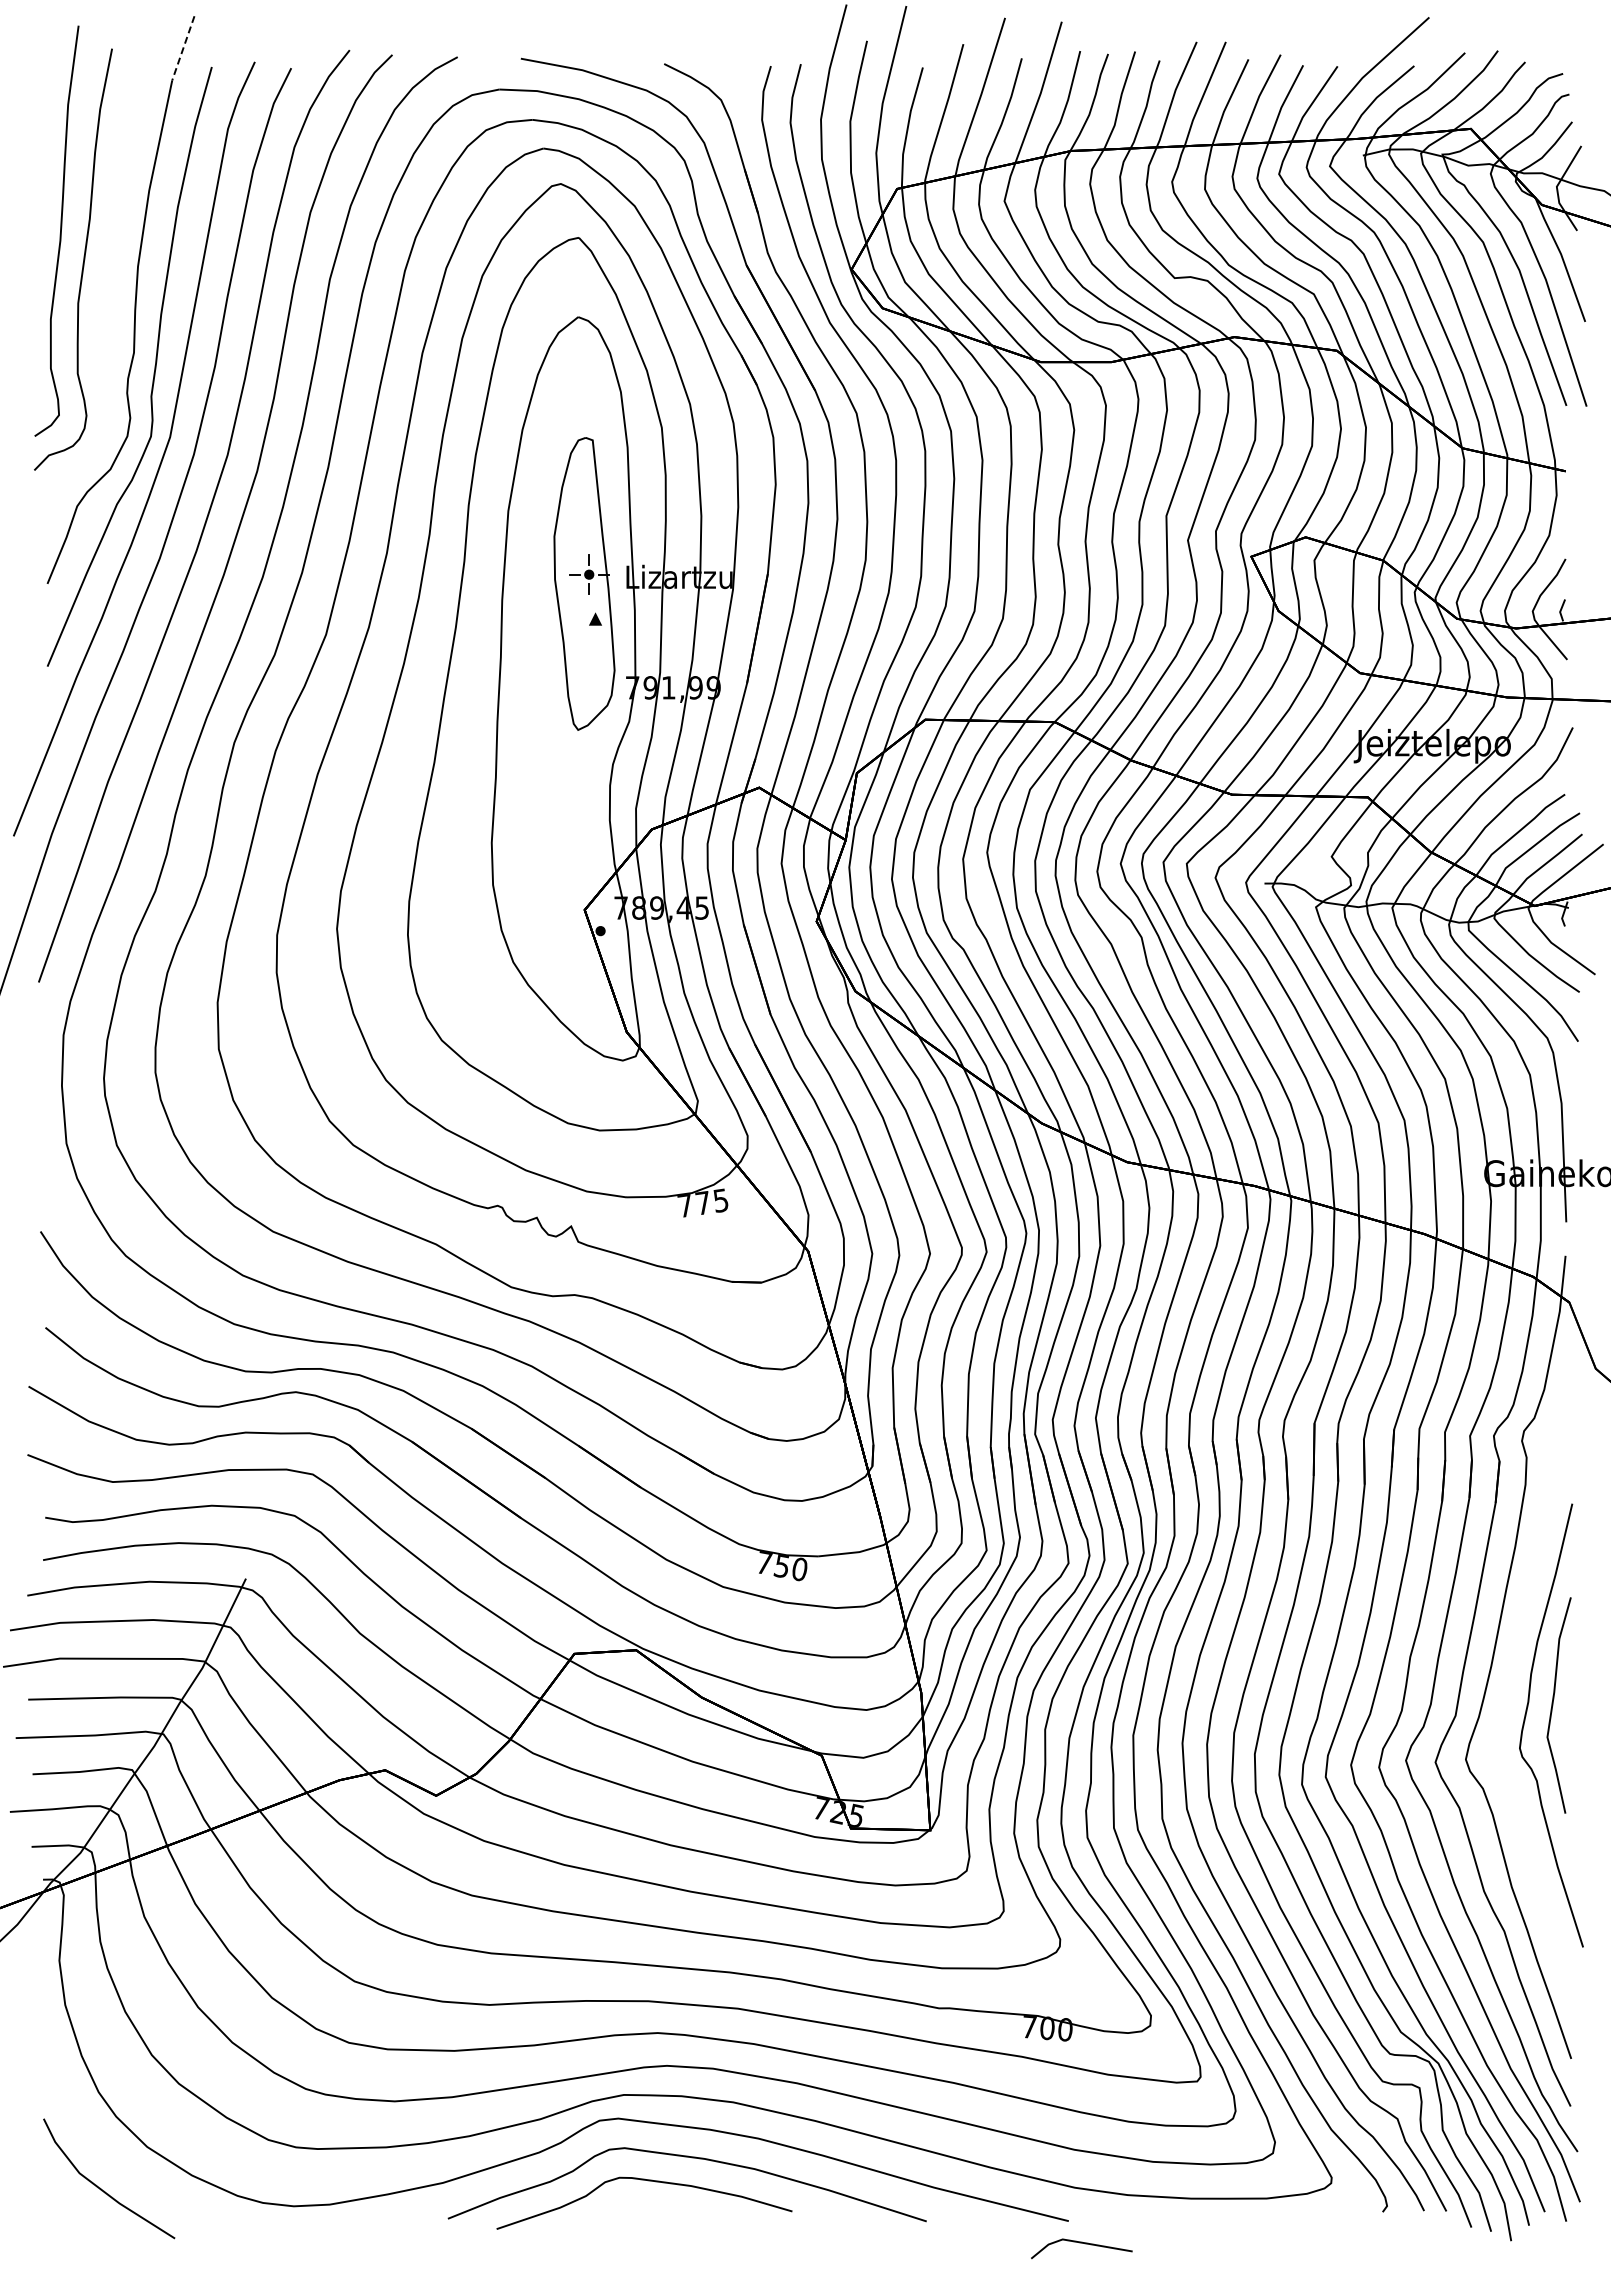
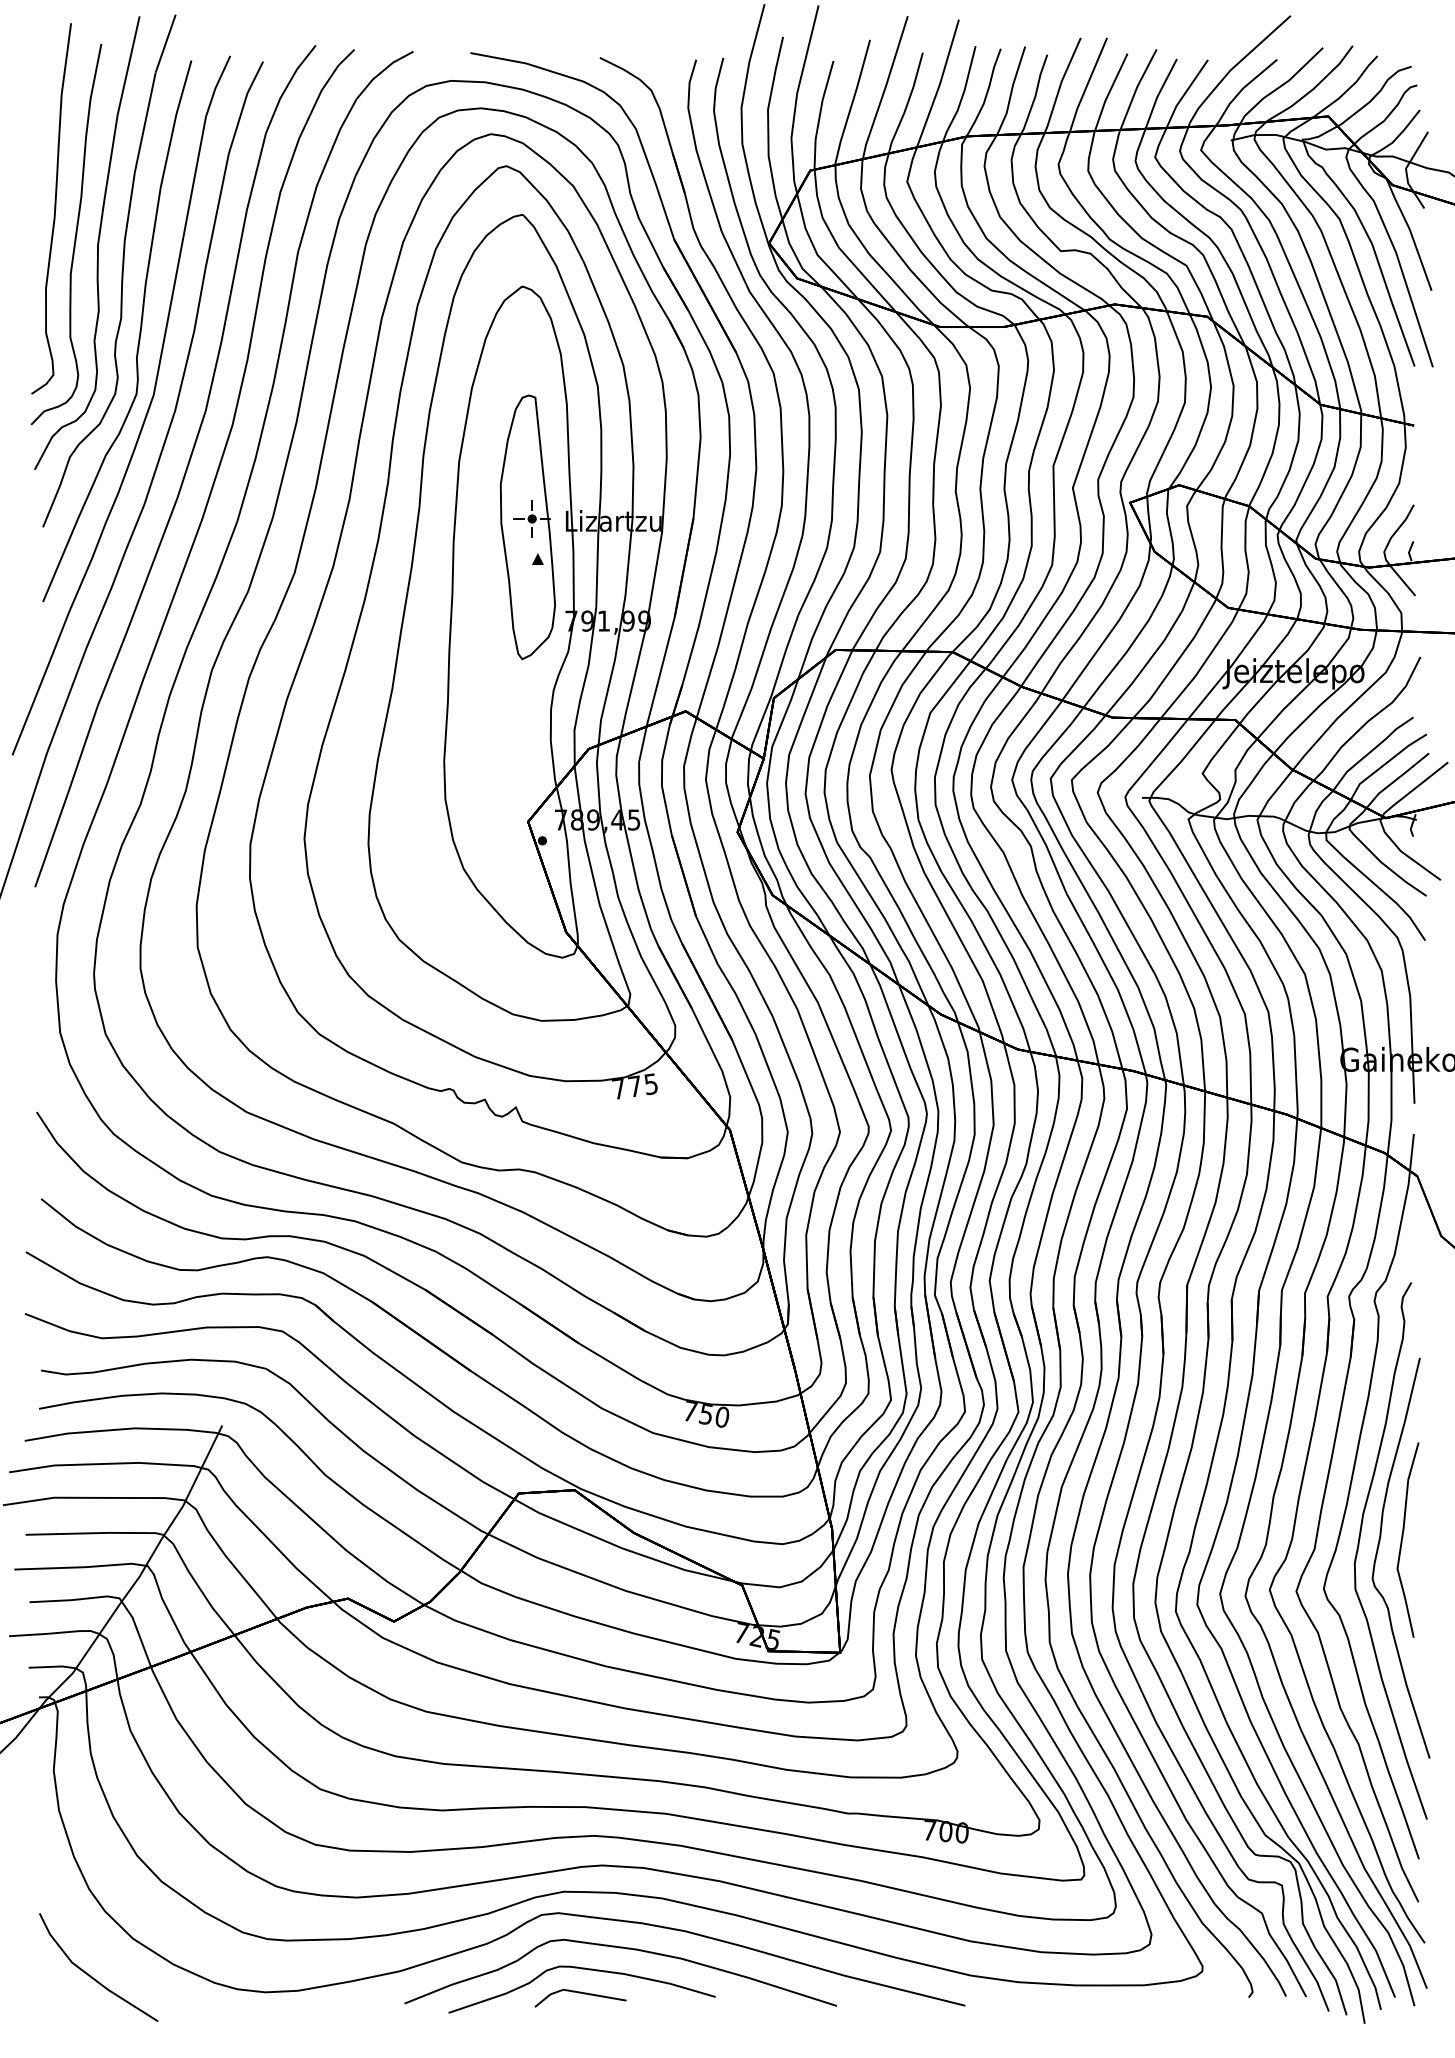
line: (183, 48) -> (165, 43), dashed -> solid
curve: (107, 269) -> (97, 243), added
curve: (1505, 1710) -> (1359, 1544), added
line: (1081, 2243) -> (580, 1993), moved

